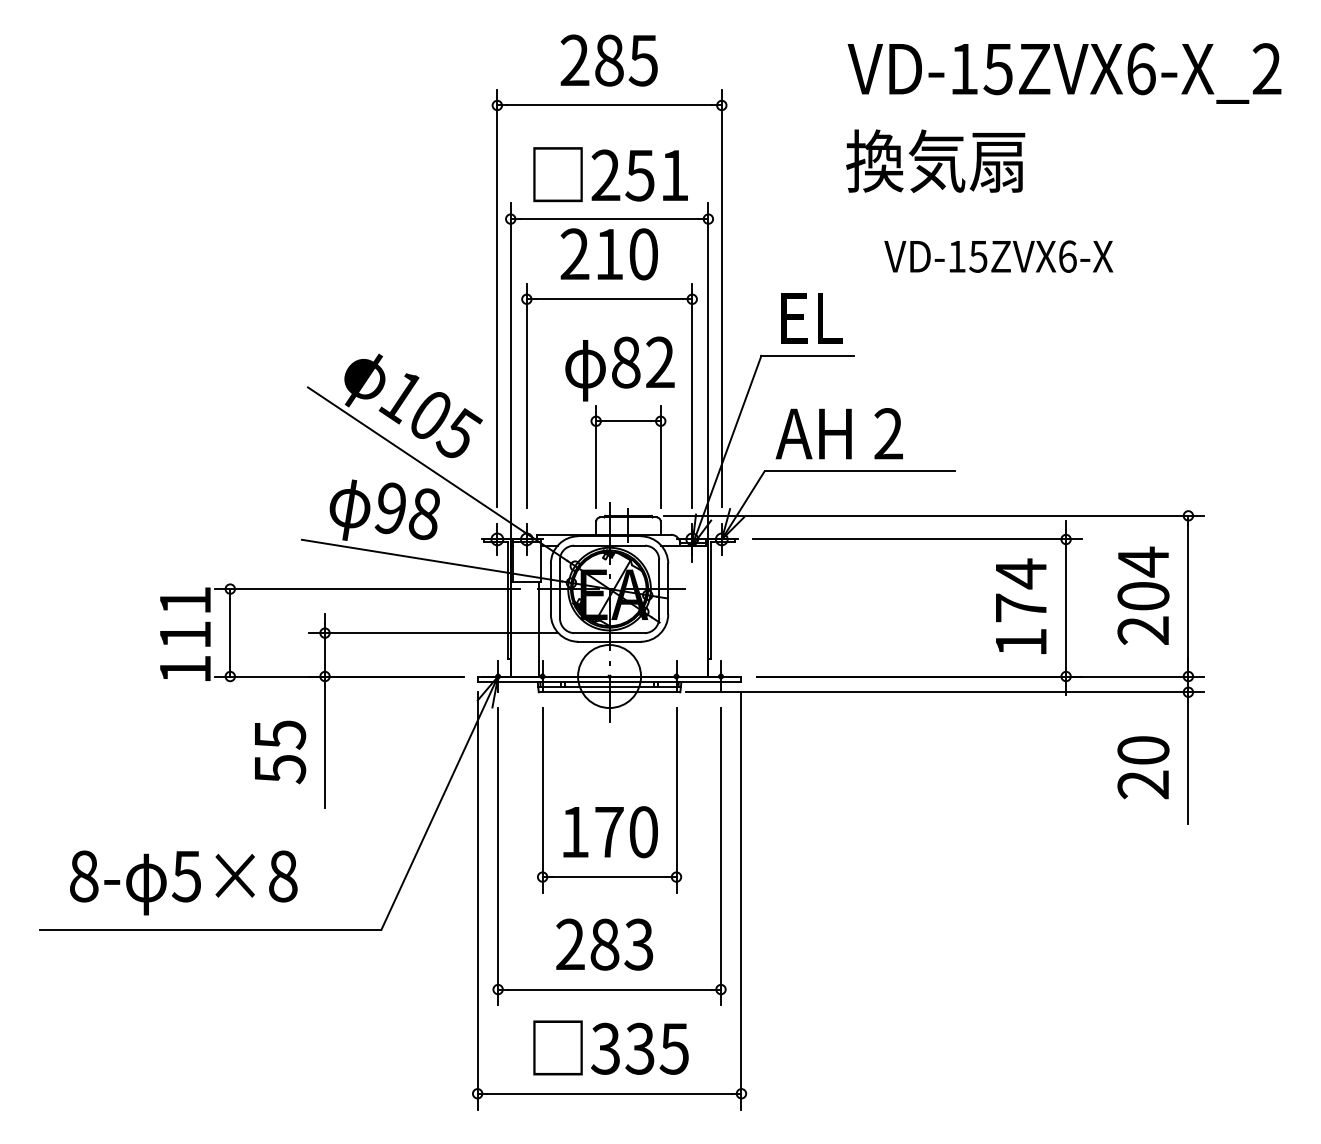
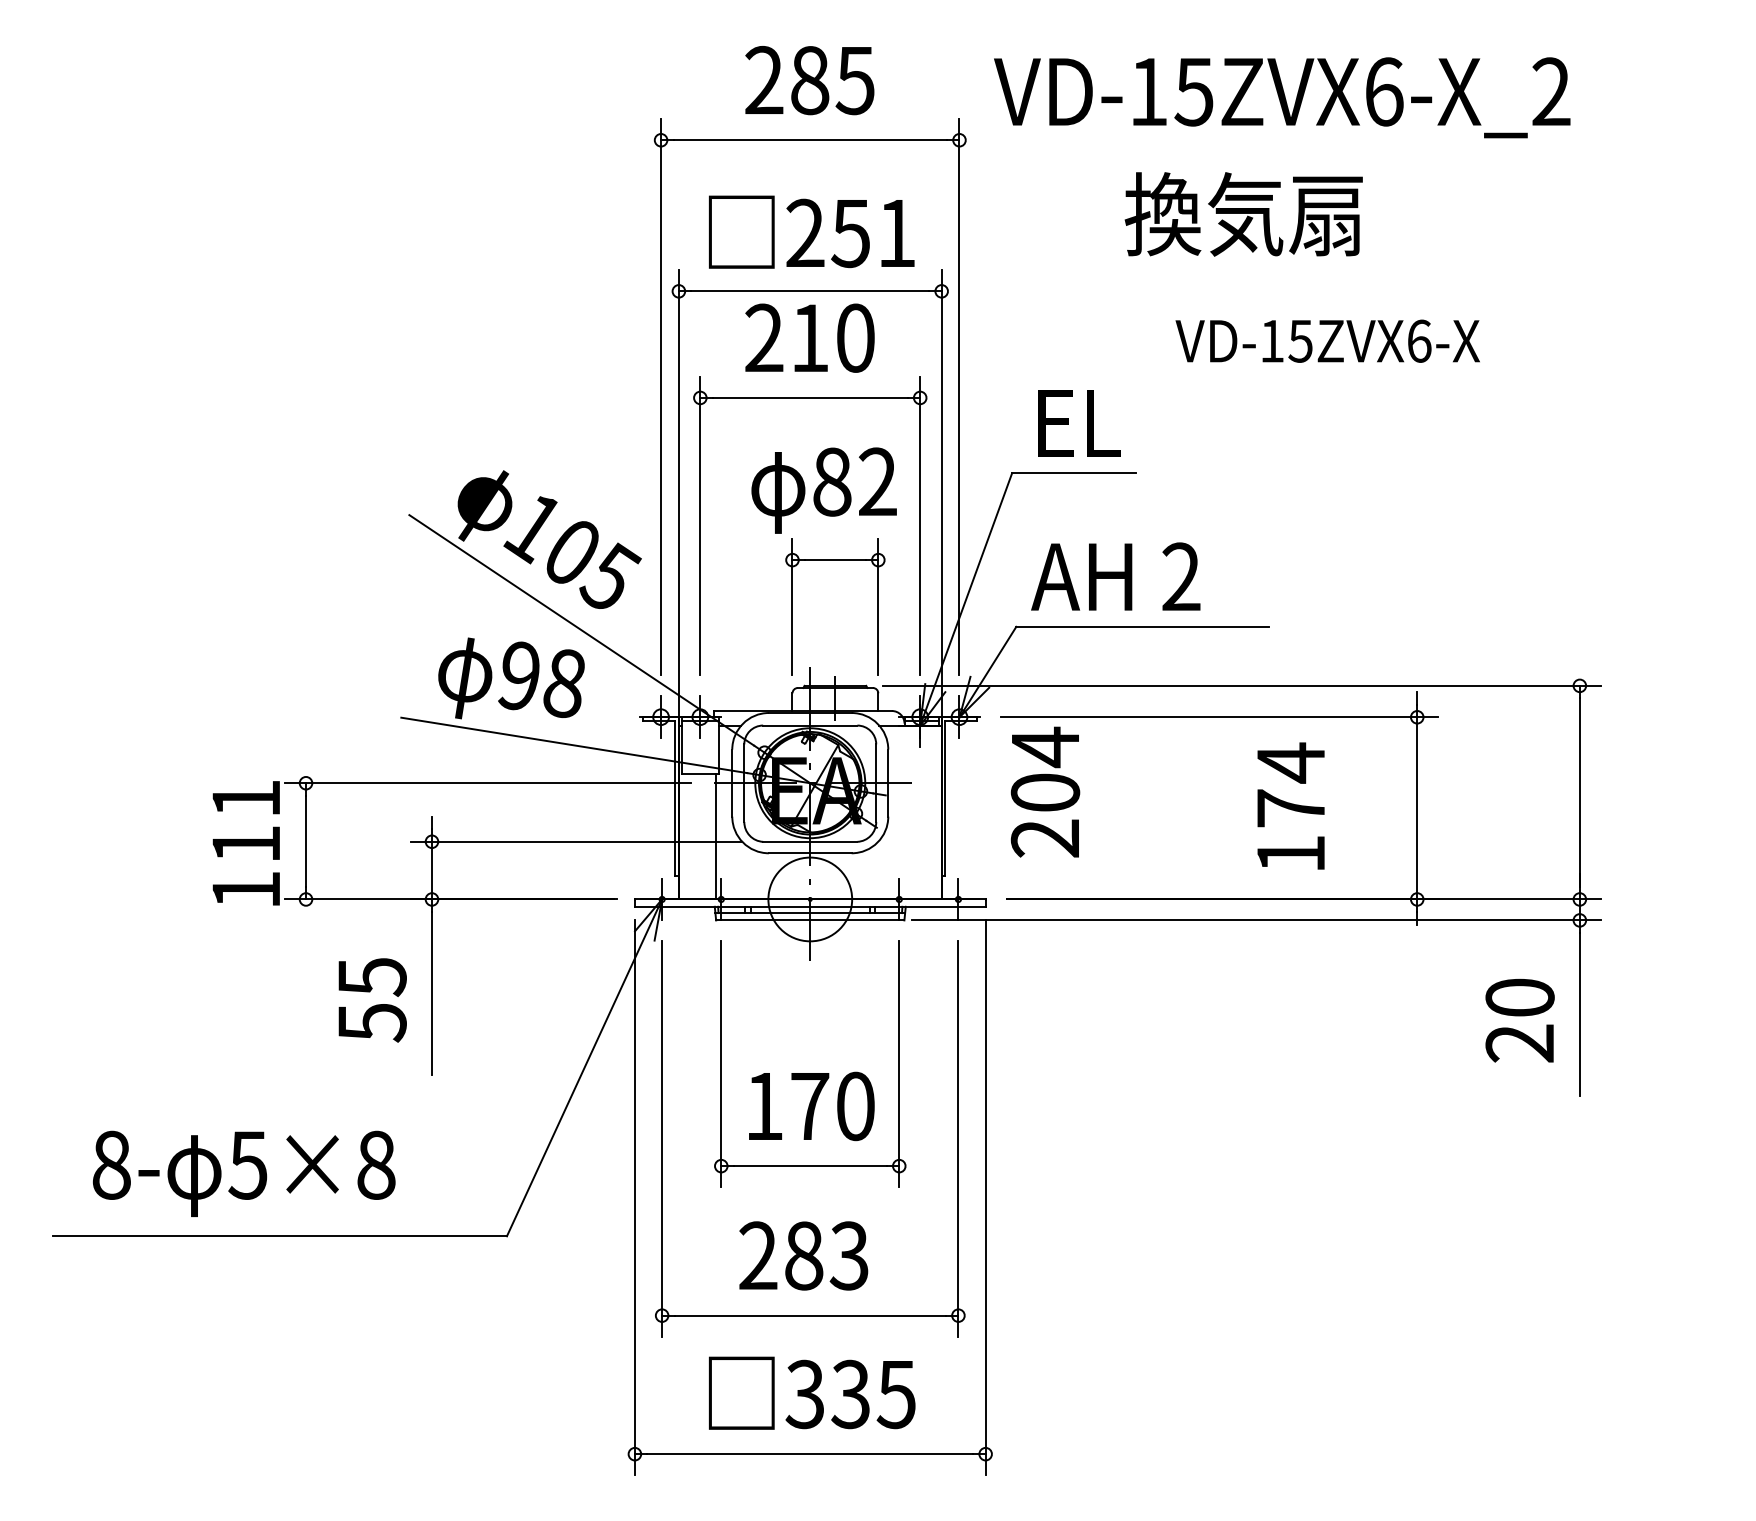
text: (1064, 73) -> (1282, 97), moved
text: (1143, 595) -> (1045, 791), moved
text: (1021, 605) -> (1291, 805), moved

